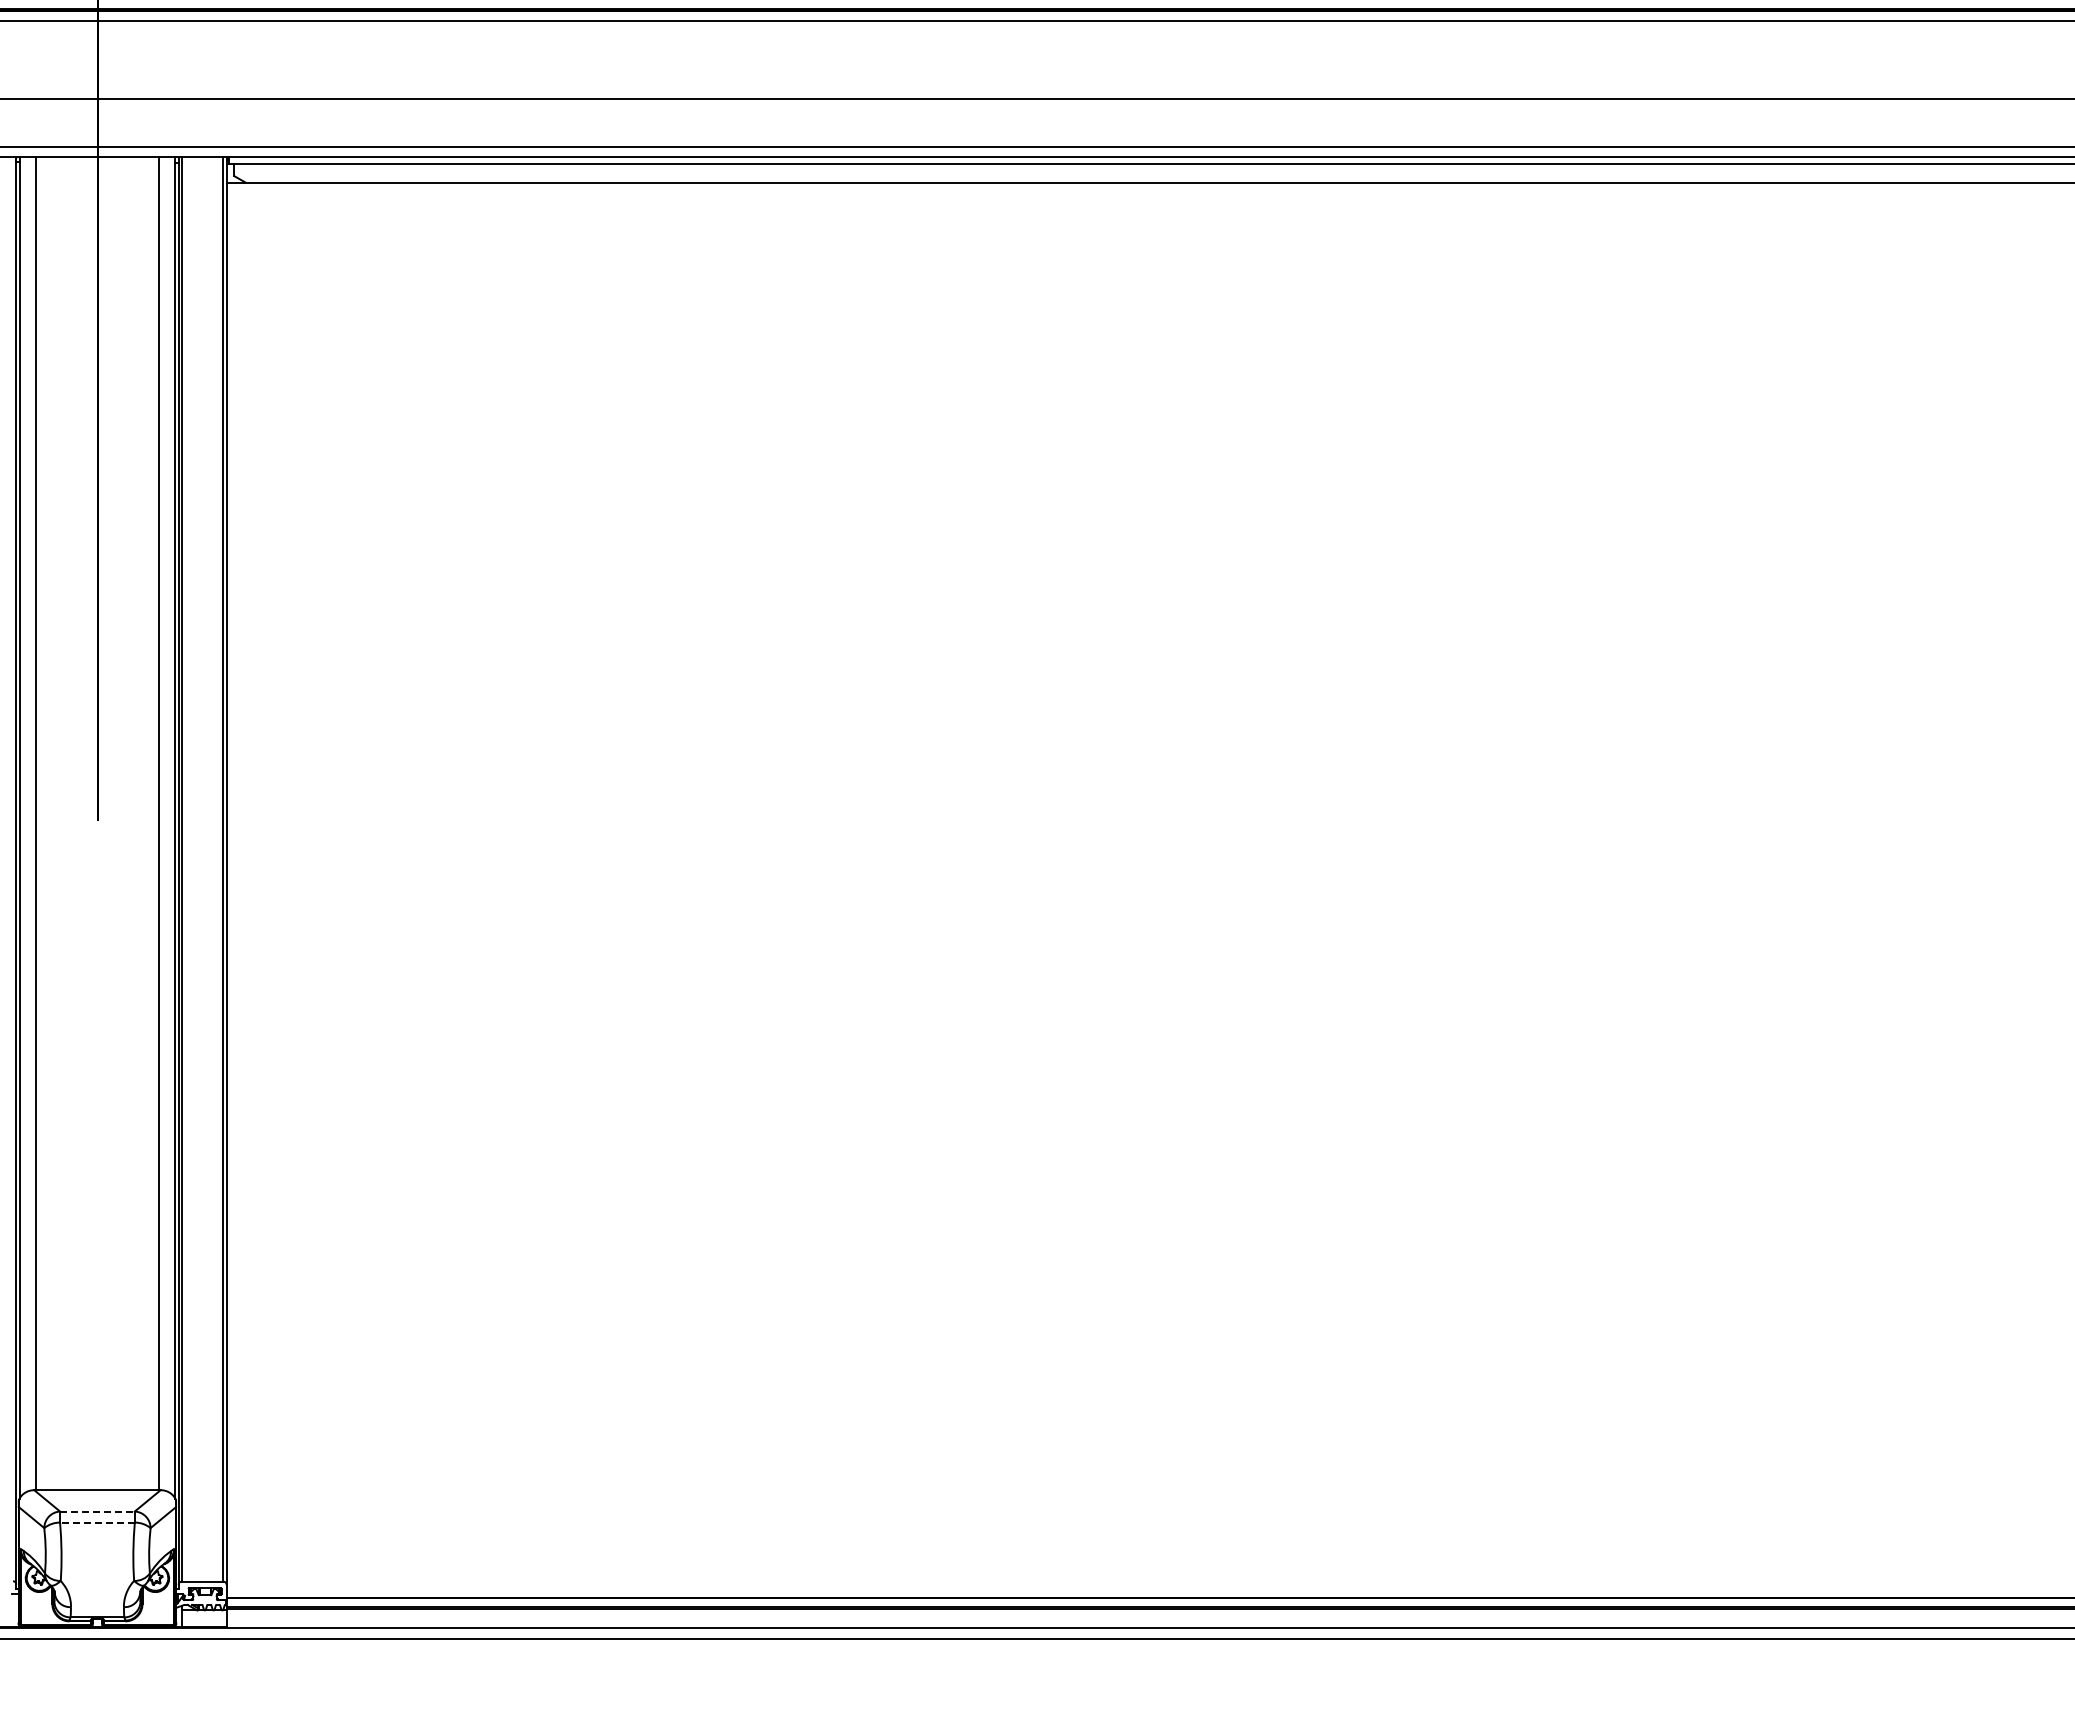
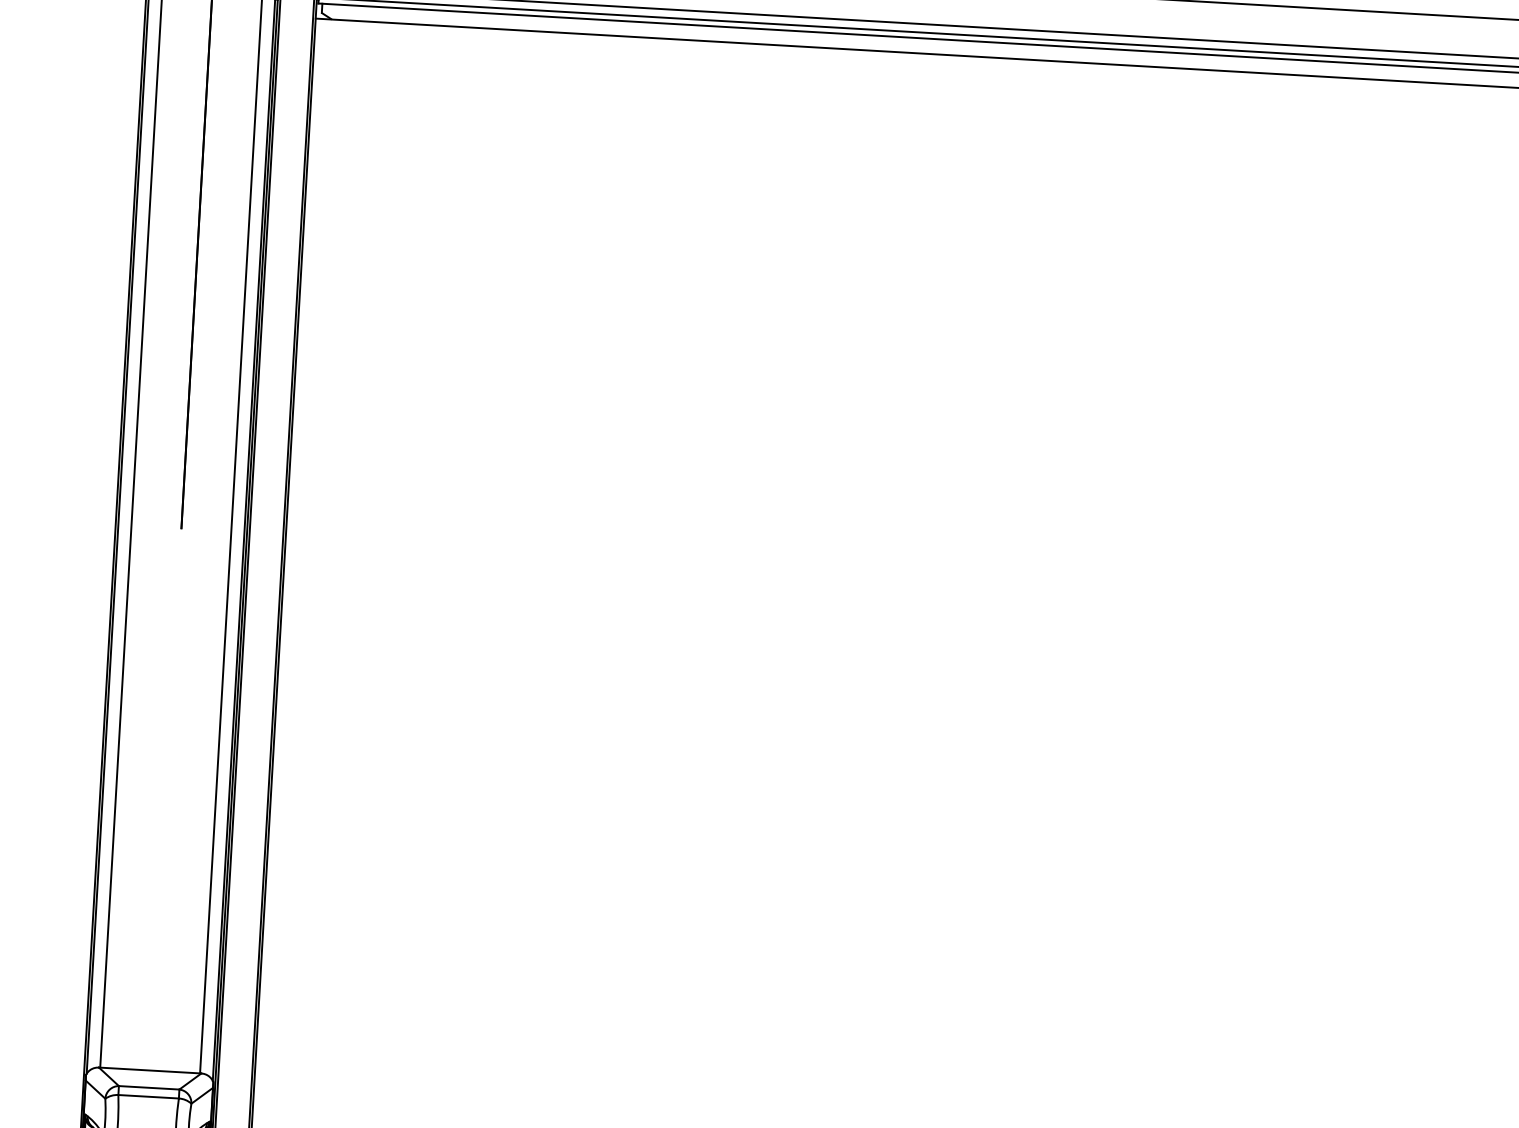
line: (97, 1511) -> (149, 1087), dashed -> solid
line: (96, 1522) -> (147, 1096), dashed -> solid

